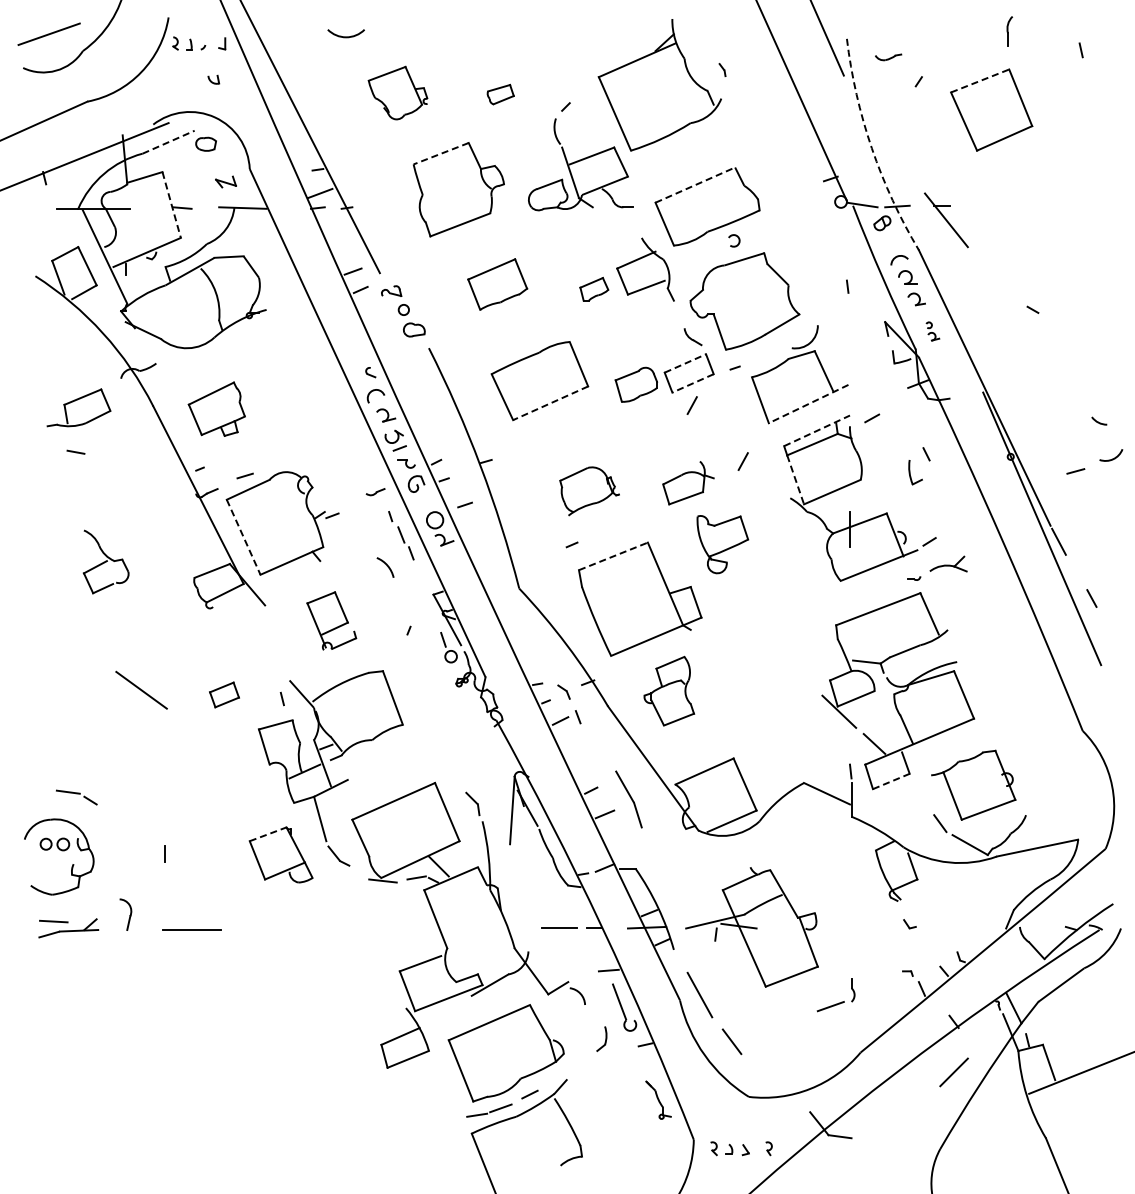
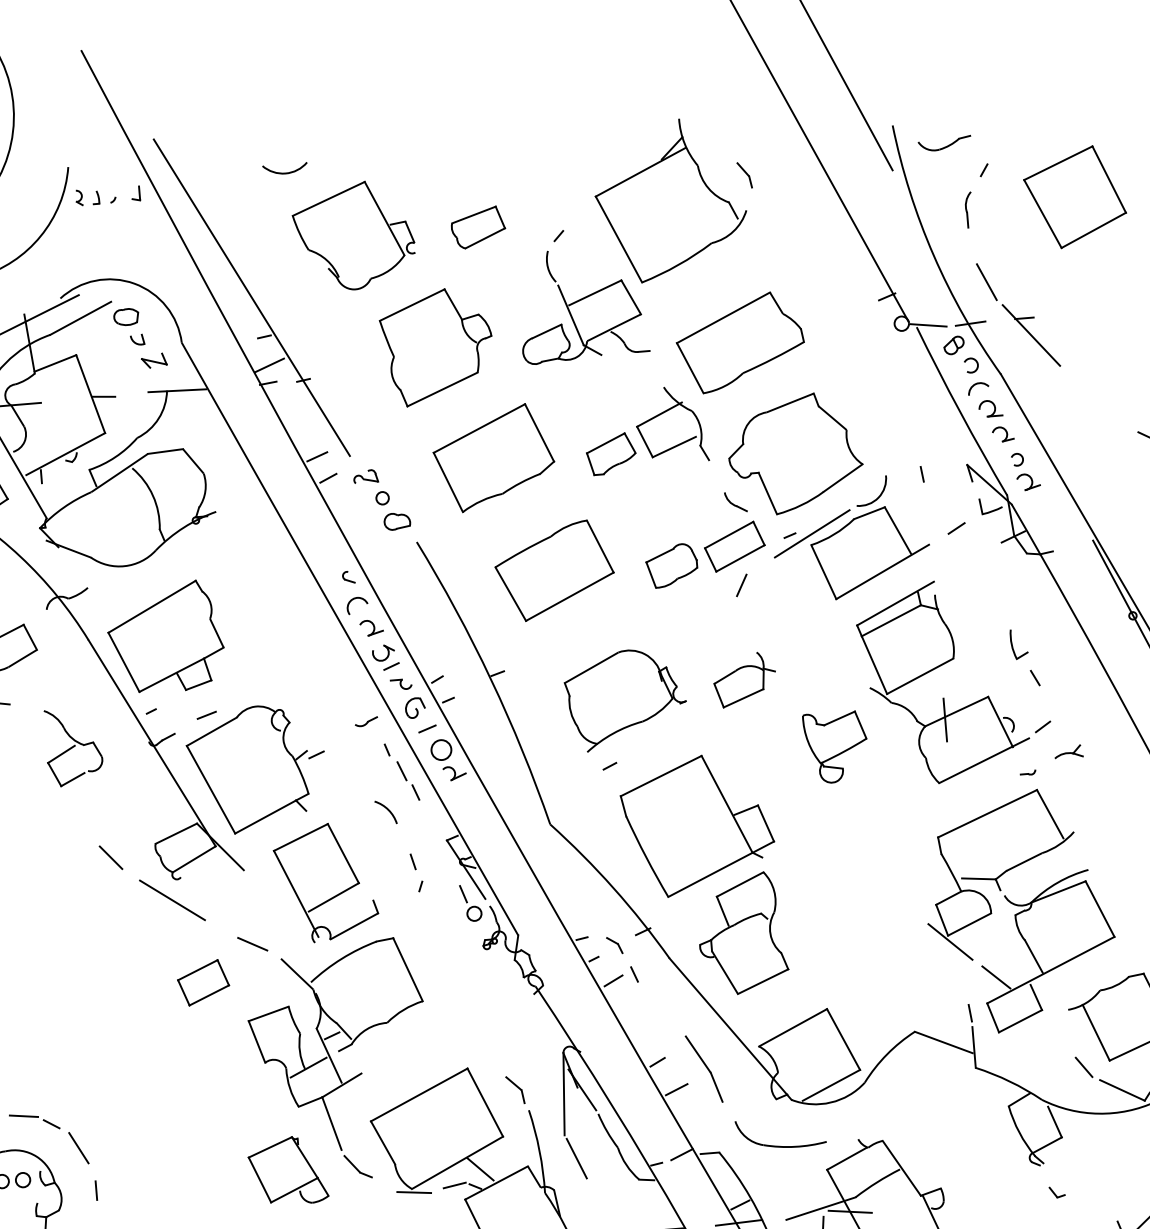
part: (1009, 31) -> (968, 210), moved
part: (888, 57) -> (944, 143), size x1.67
part: (722, 69) -> (744, 174), size x1.67
part: (213, 79) -> (137, 339), moved
line: (980, 80) -> (1058, 162), dashed -> solid
part: (397, 92) -> (353, 235), size x1.67
part: (500, 94) -> (478, 227), size x1.67
line: (169, 142) -> (81, 318), dashed -> solid
arc: (871, 148) -> (933, 255), dashed -> solid
line: (441, 153) -> (412, 304), dashed -> solid
line: (913, 173) -> (986, 282), added
line: (695, 185) -> (723, 318), dashed -> solid
line: (171, 205) -> (90, 394), dashed -> solid
arc: (738, 240) -> (976, 364), moved
part: (497, 284) -> (493, 458), size x1.67
line: (847, 286) -> (922, 474), moved
part: (594, 289) -> (611, 454), size x1.43
part: (932, 331) -> (1025, 471), size x1.67
line: (685, 363) -> (729, 535), dashed -> solid
line: (753, 367) -> (812, 533), added
line: (693, 383) -> (741, 558), dashed -> solid
line: (550, 403) -> (569, 597), dashed -> solid
line: (808, 404) -> (882, 572), dashed -> solid
part: (216, 408) -> (165, 636), size x1.67
line: (872, 418) -> (957, 528), moved
line: (817, 430) -> (896, 603), dashed -> solid
line: (926, 454) -> (1035, 678), moved
line: (742, 461) -> (808, 648), removed
line: (795, 479) -> (874, 664), dashed -> solid
part: (589, 491) -> (625, 699), size x1.67
line: (464, 504) -> (426, 728), moved
line: (243, 537) -> (210, 790), dashed -> solid
part: (722, 544) -> (835, 747), moved
line: (613, 556) -> (661, 776), dashed -> solid
part: (105, 561) -> (73, 746), moved
part: (949, 563) -> (1069, 751), size x0.62
line: (156, 586) -> (110, 858), added
part: (331, 620) -> (325, 881), size x1.67
line: (266, 666) -> (251, 944), added
line: (141, 689) -> (172, 899), moved
part: (669, 691) -> (742, 934), size x1.43
part: (224, 694) -> (203, 982), size x1.43
line: (281, 698) -> (412, 861), moved
line: (891, 781) -> (1020, 1021), dashed -> solid
line: (111, 822) -> (79, 1148), added
line: (268, 834) -> (270, 1147), dashed -> solid
line: (164, 853) -> (96, 1190), moved
line: (518, 864) -> (576, 1159), added
part: (683, 866) -> (777, 1145), added

